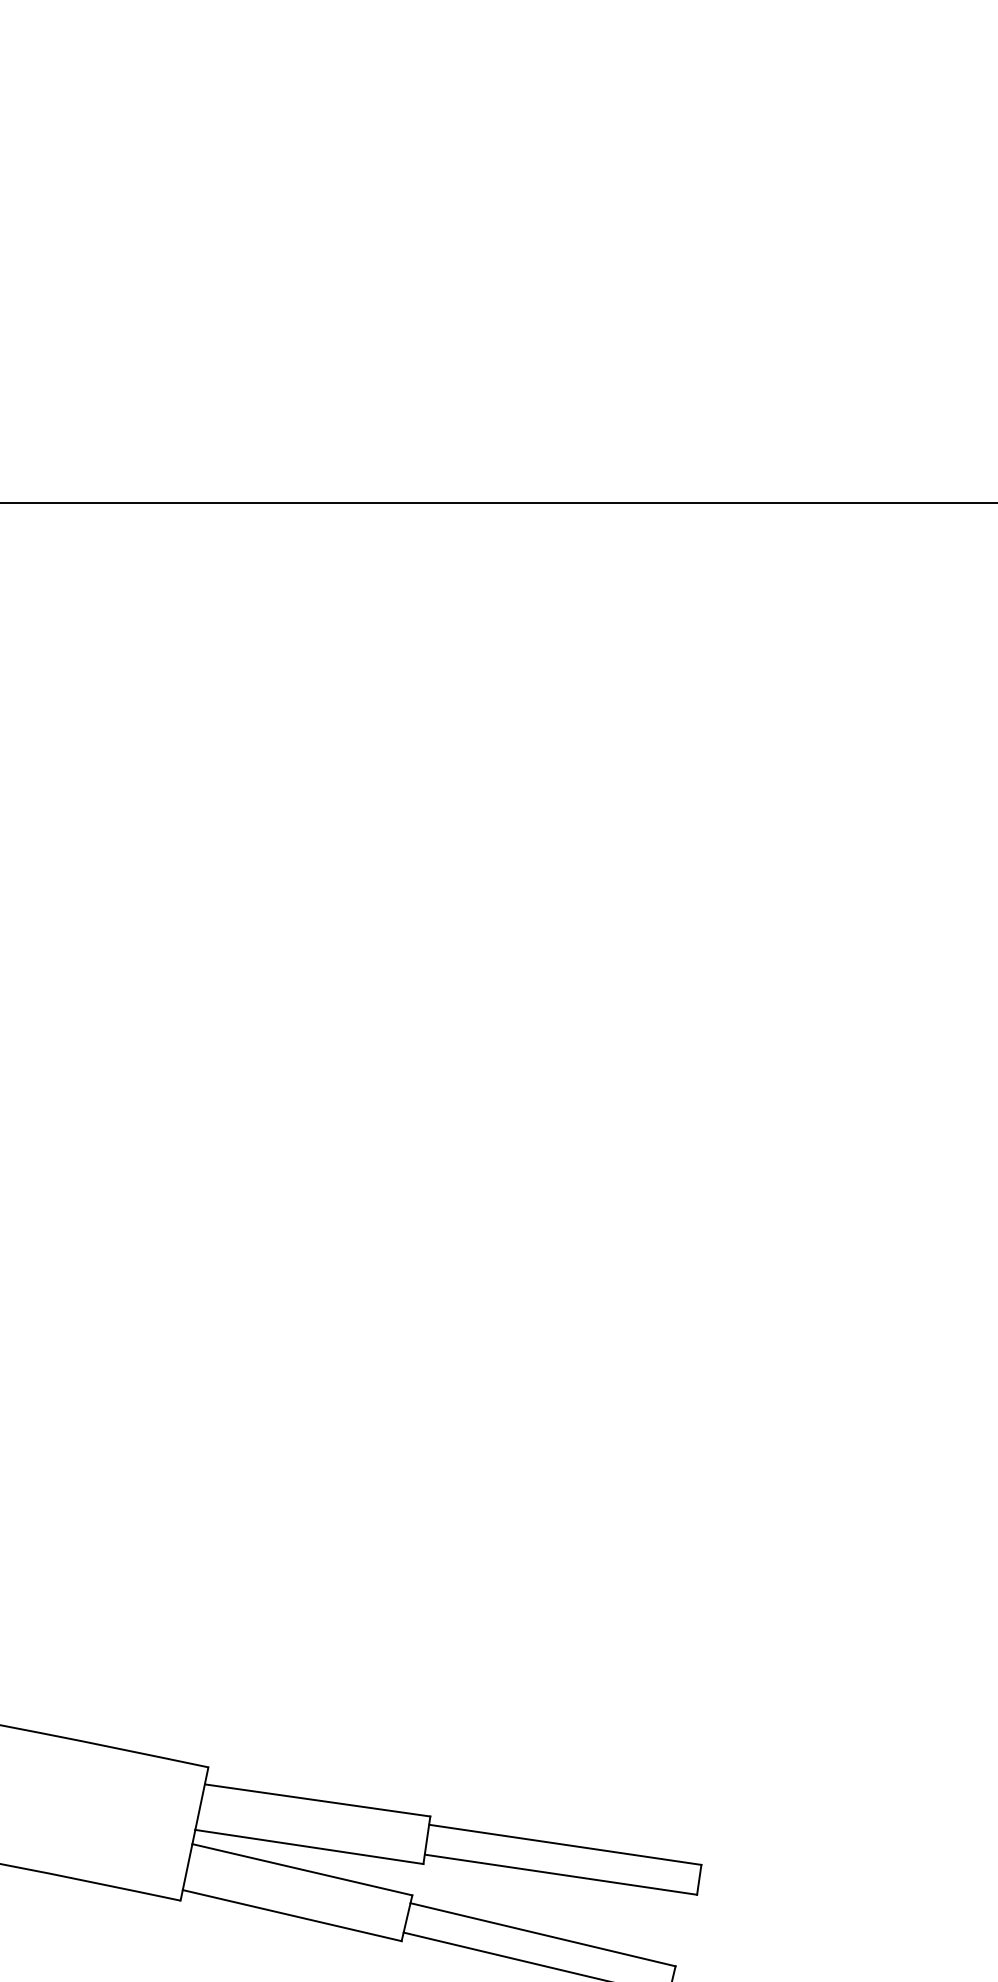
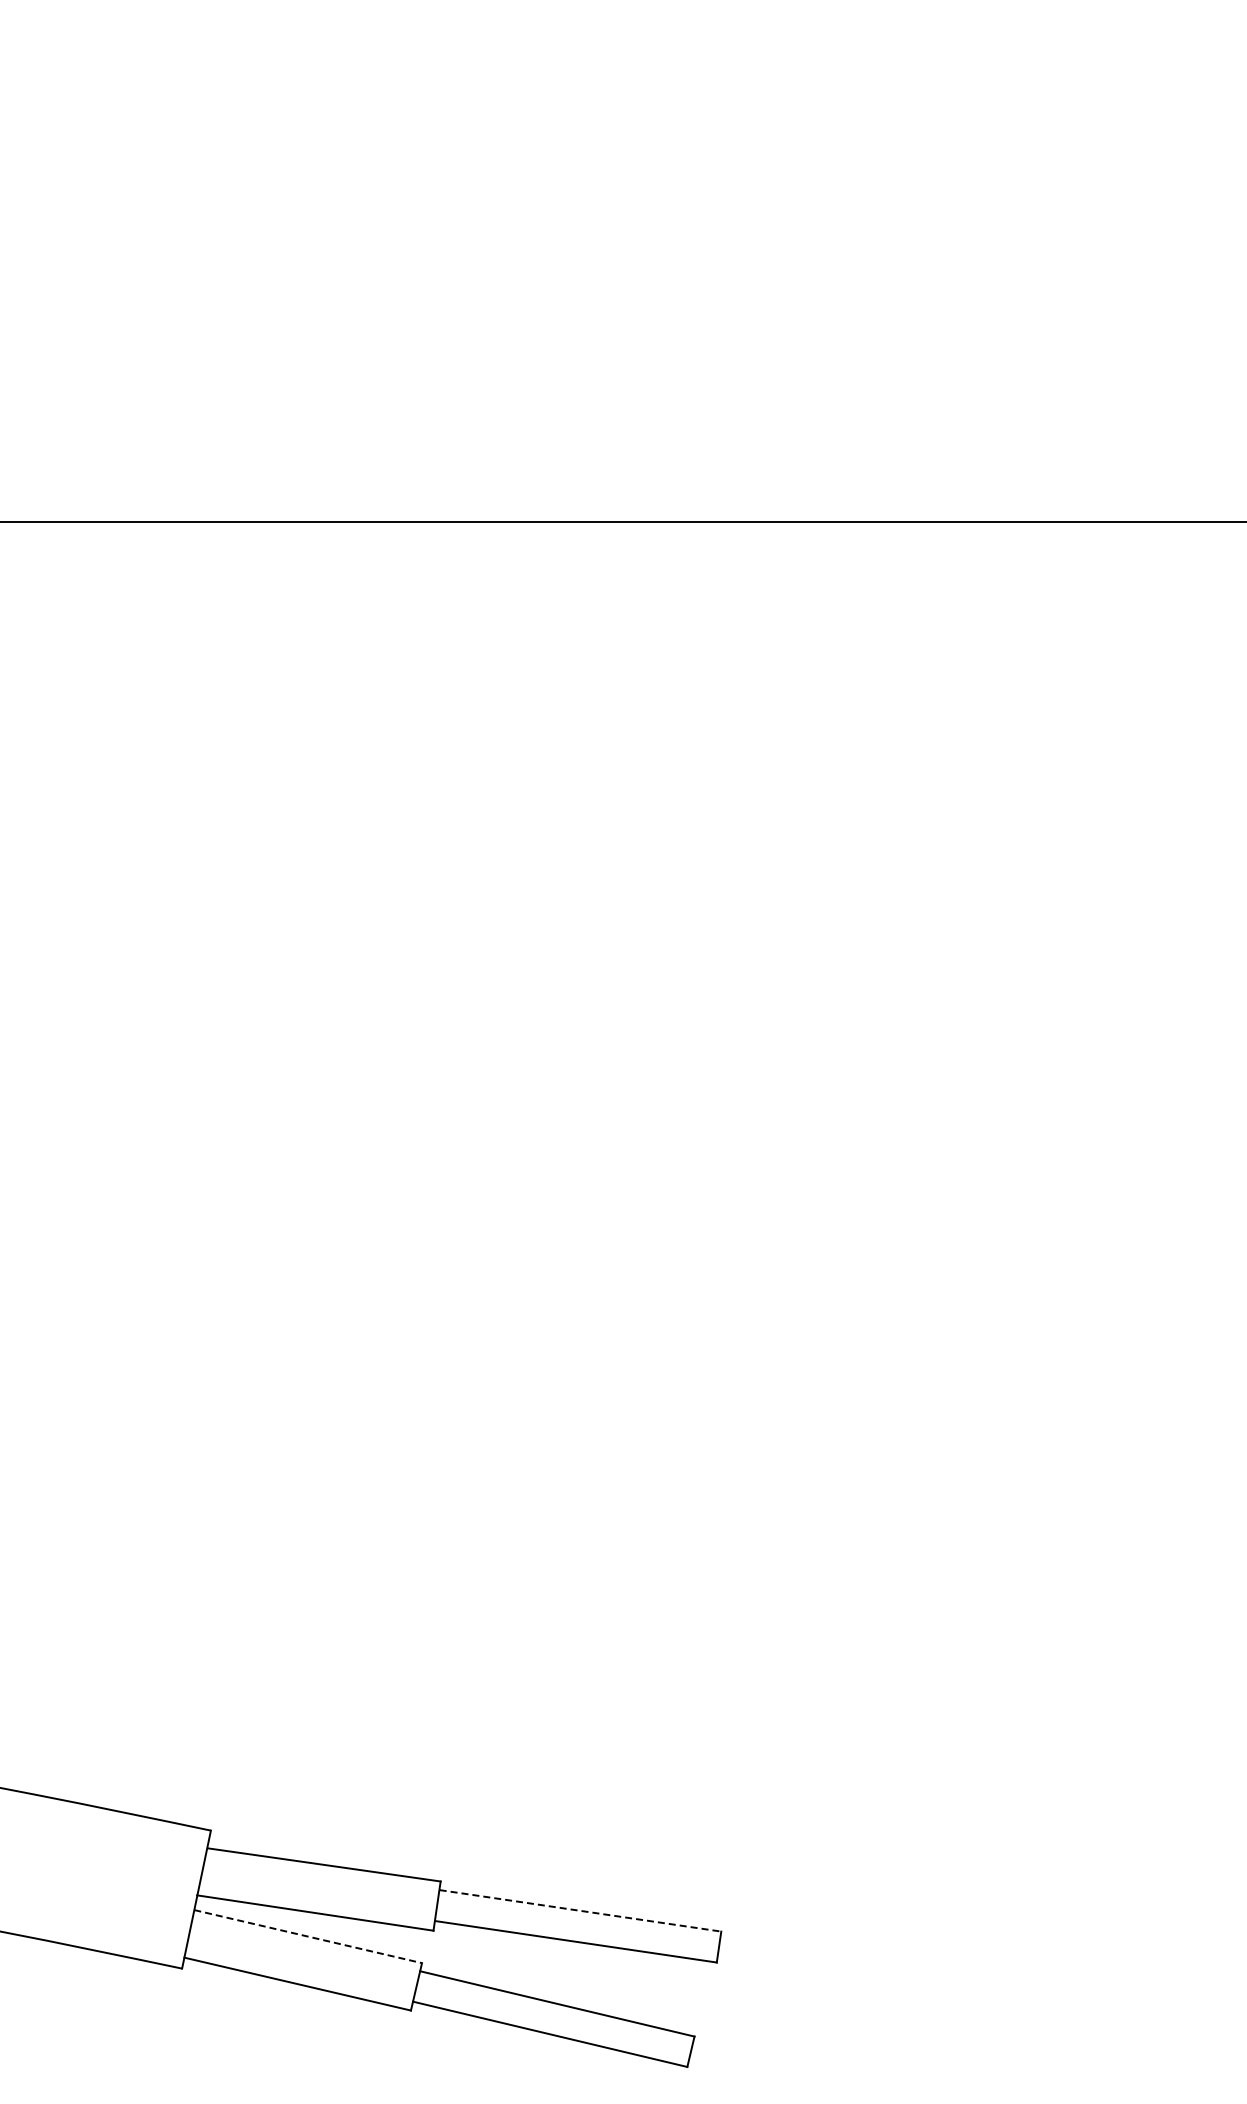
line: (565, 1844) -> (580, 1910), solid -> dashed
line: (302, 1869) -> (308, 1936), solid -> dashed

